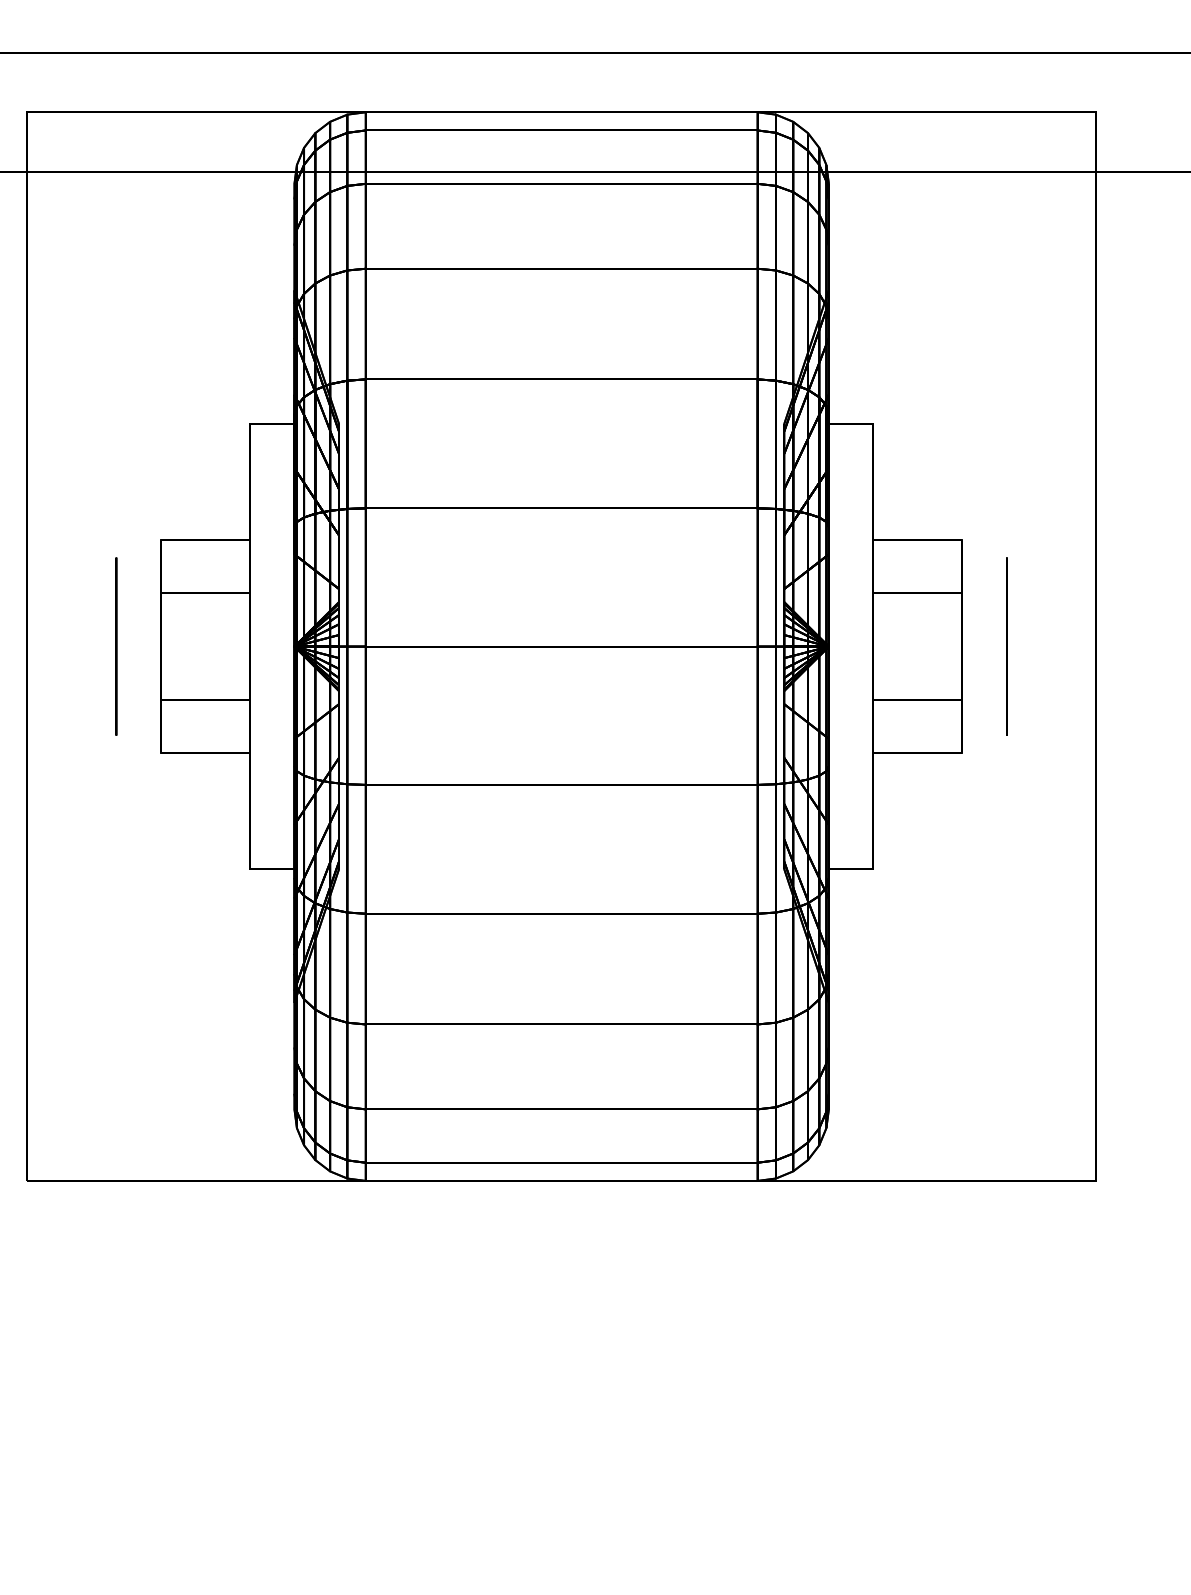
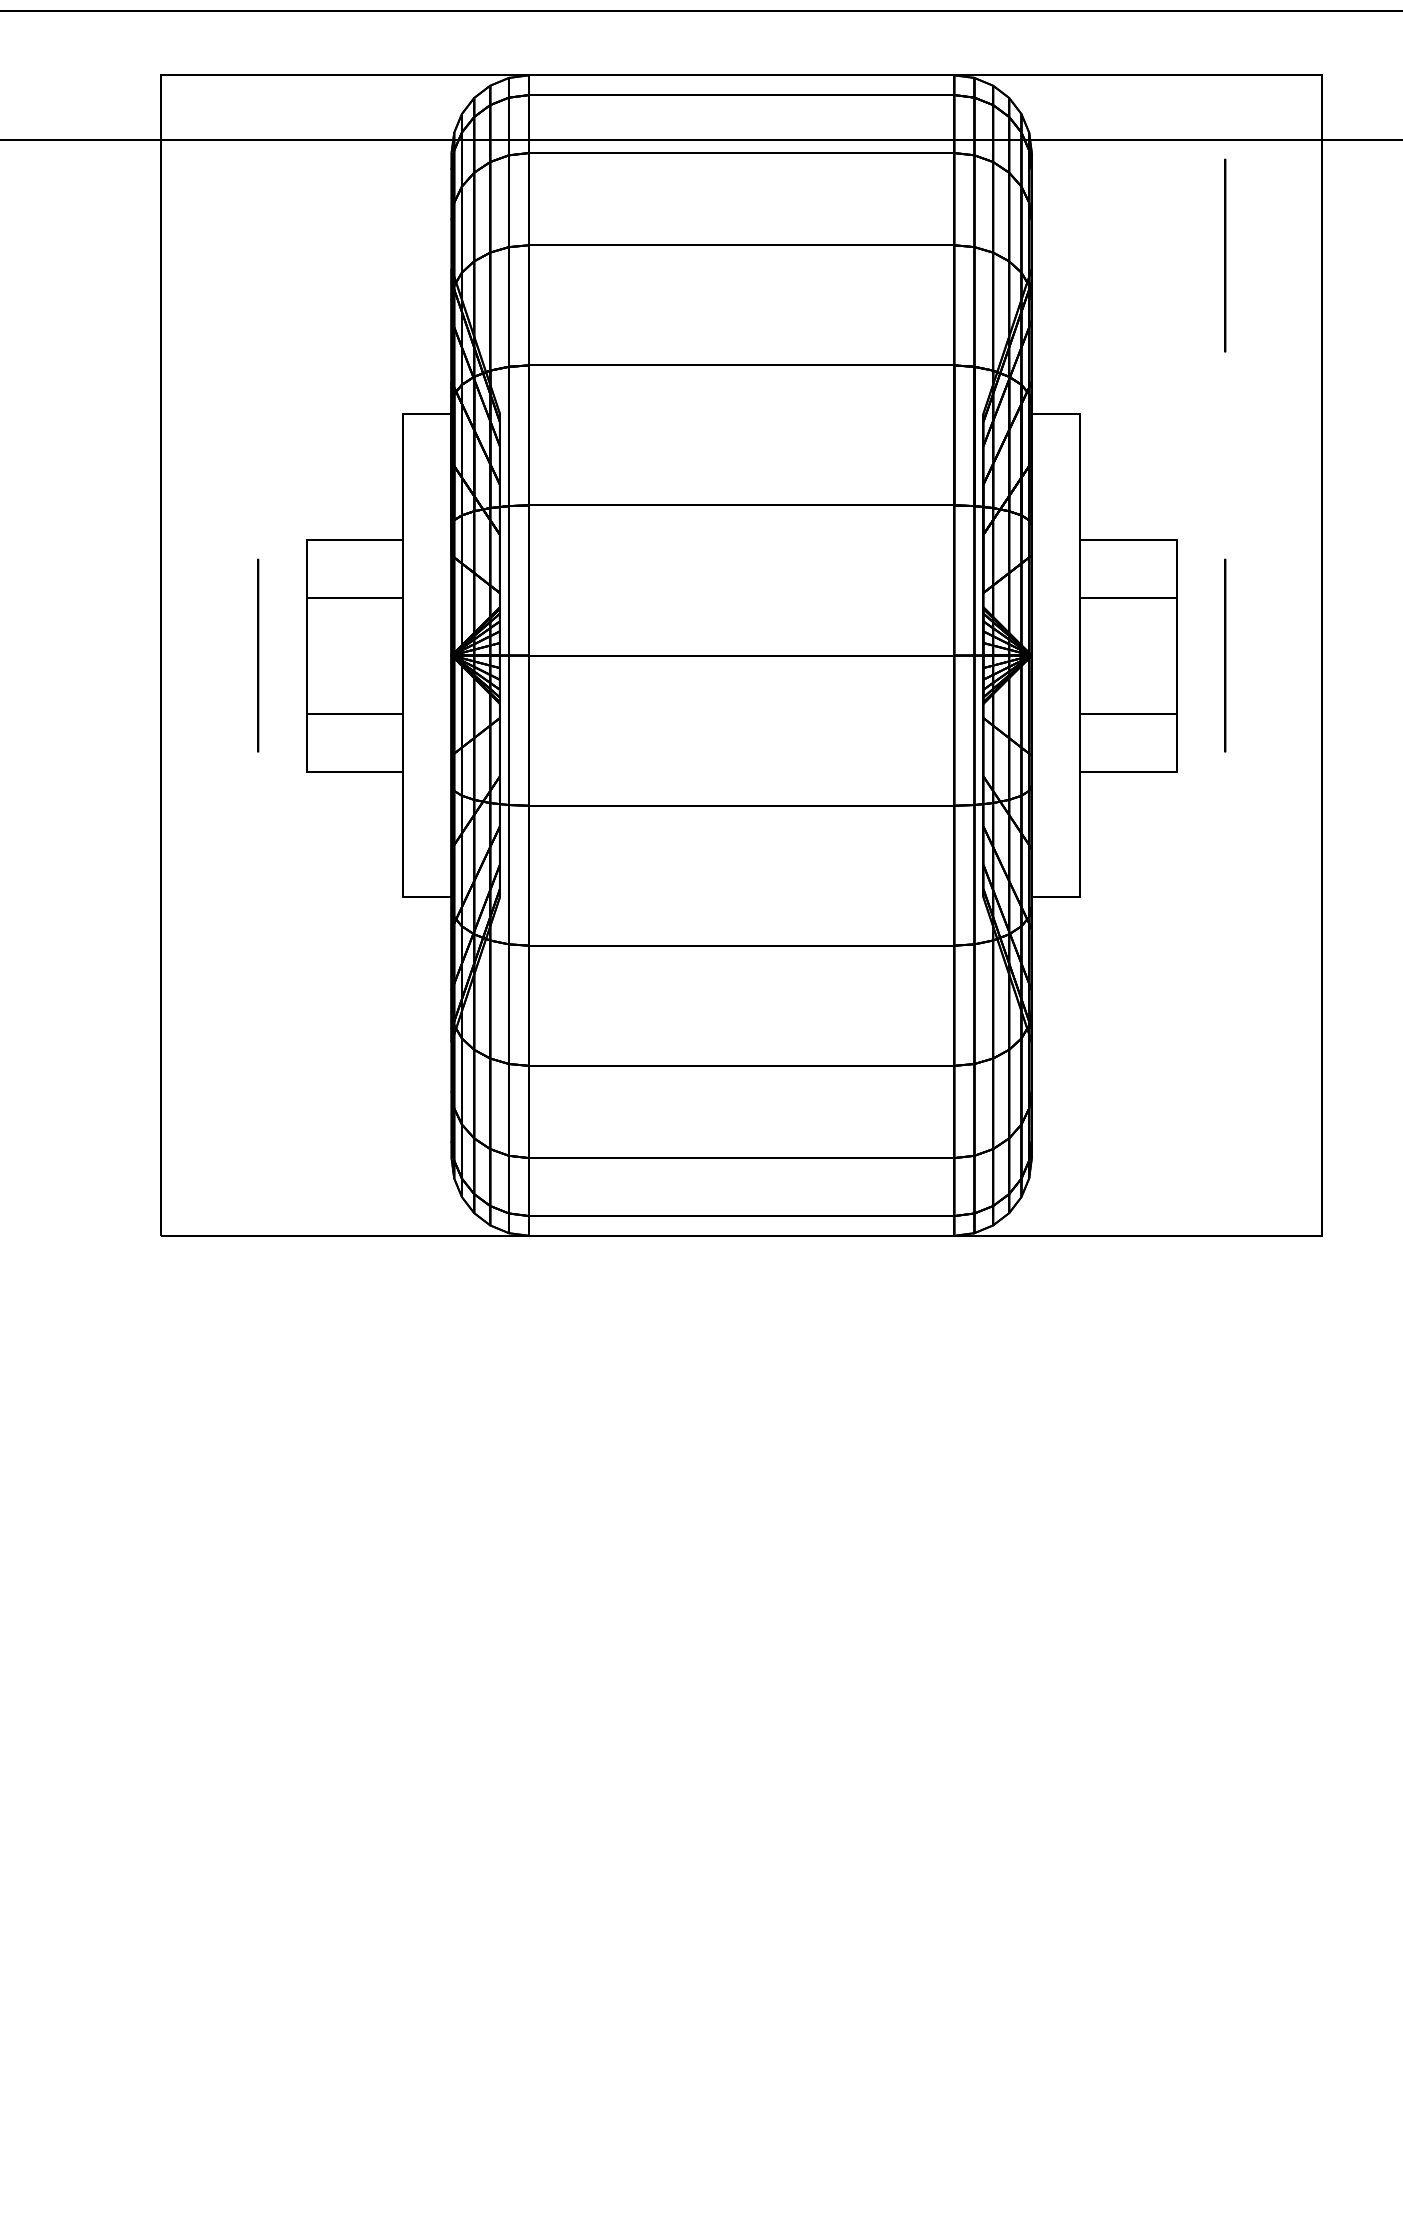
circle: (1007, 278) -> (1225, 255), added

